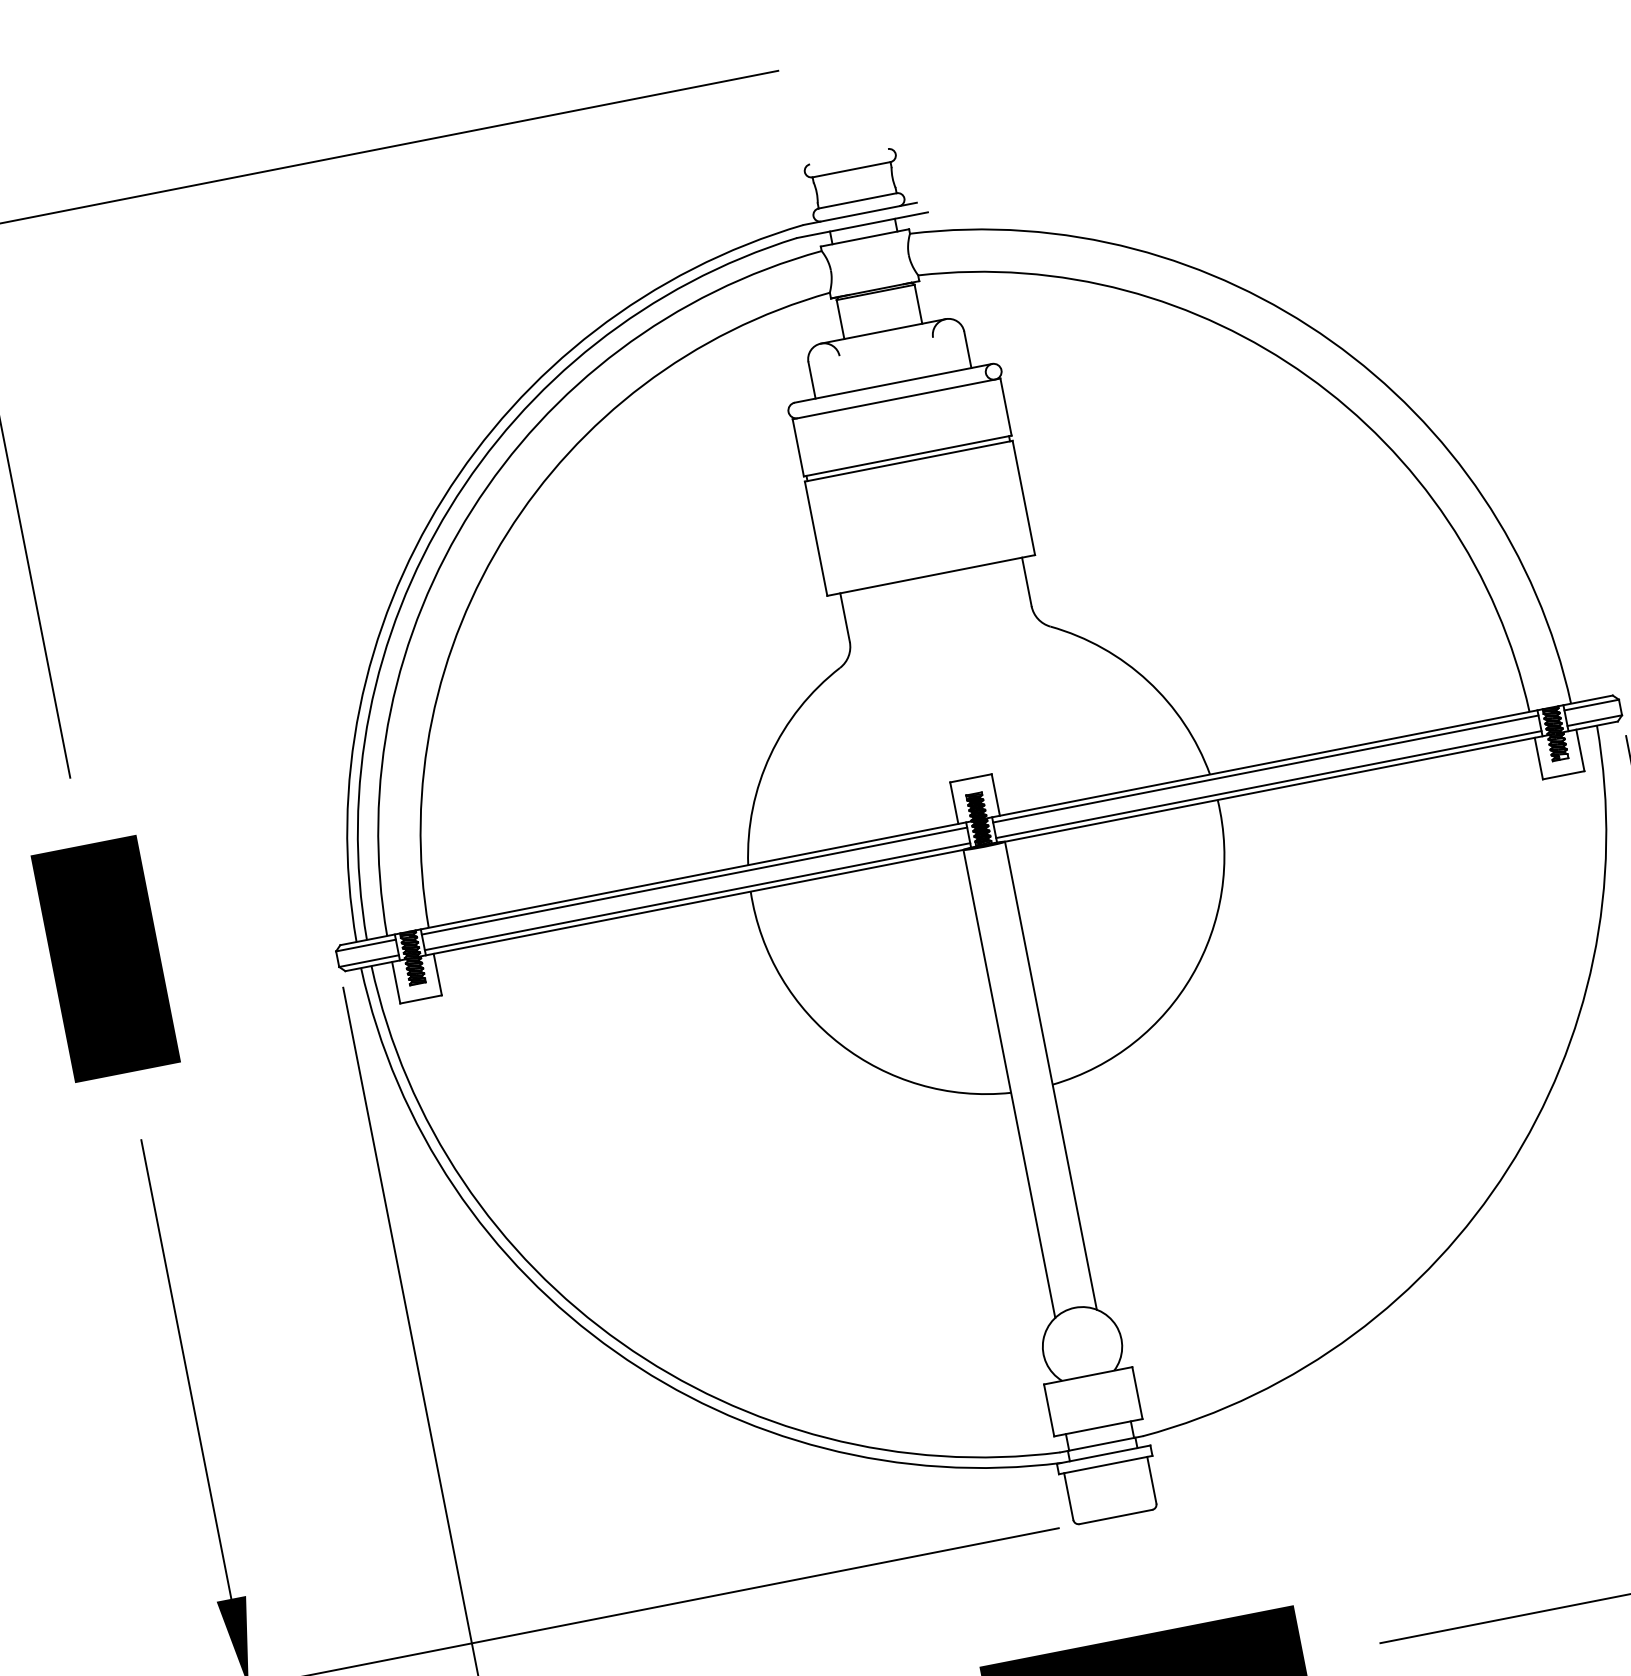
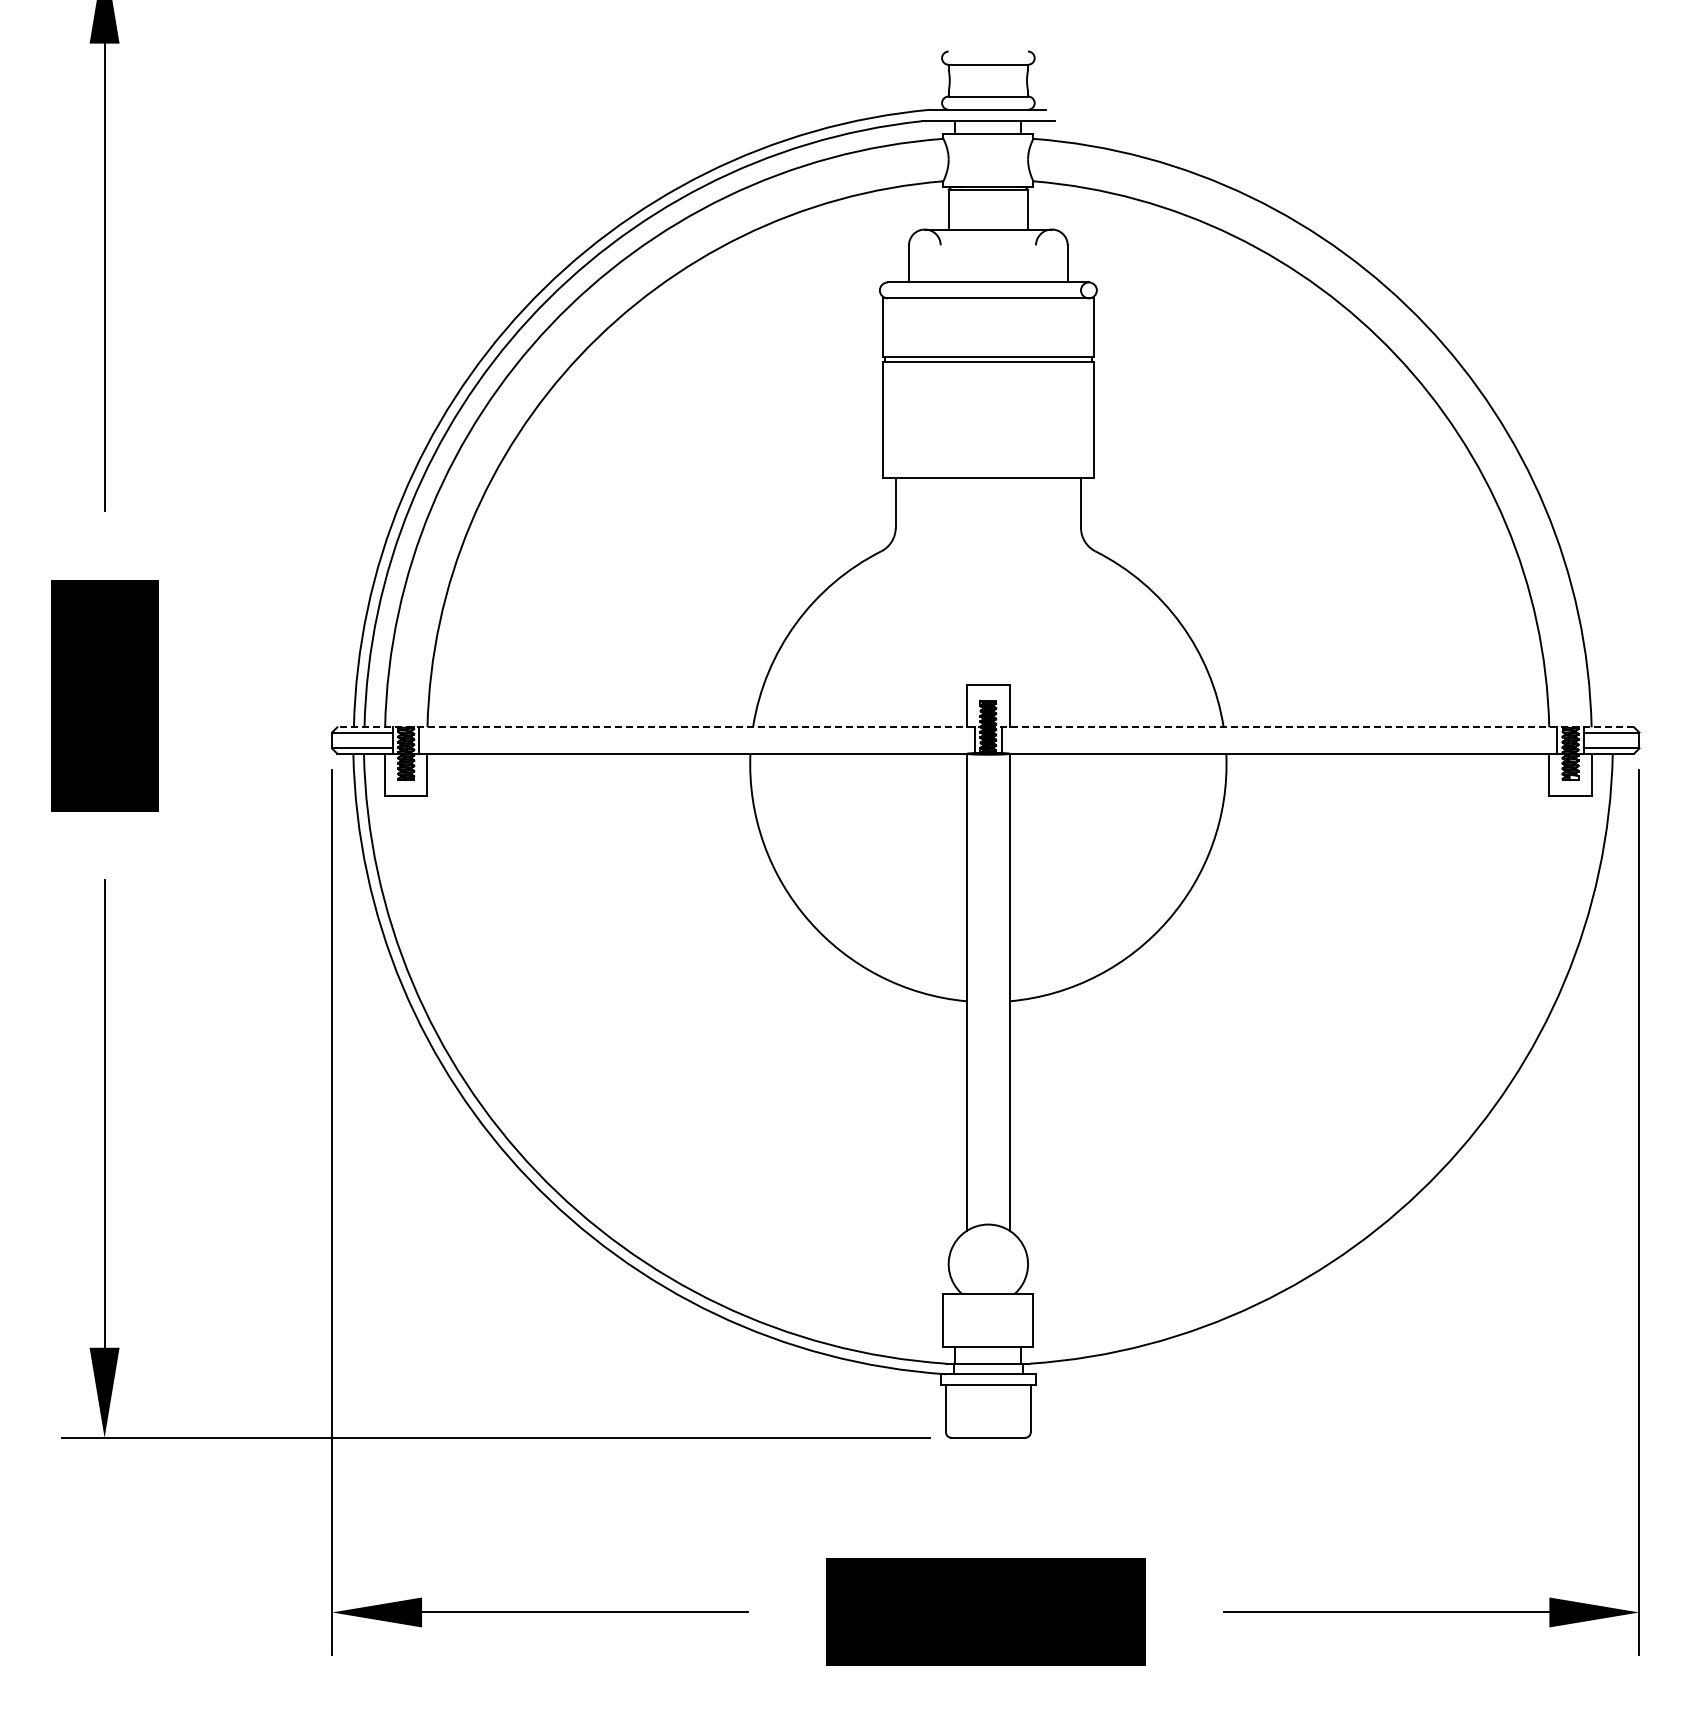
line: (1265, 768) -> (1279, 732), removed
line: (1268, 784) -> (1279, 748), removed
line: (976, 820) -> (985, 727), solid -> dashed
line: (694, 880) -> (697, 732), removed
line: (697, 896) -> (697, 748), removed

